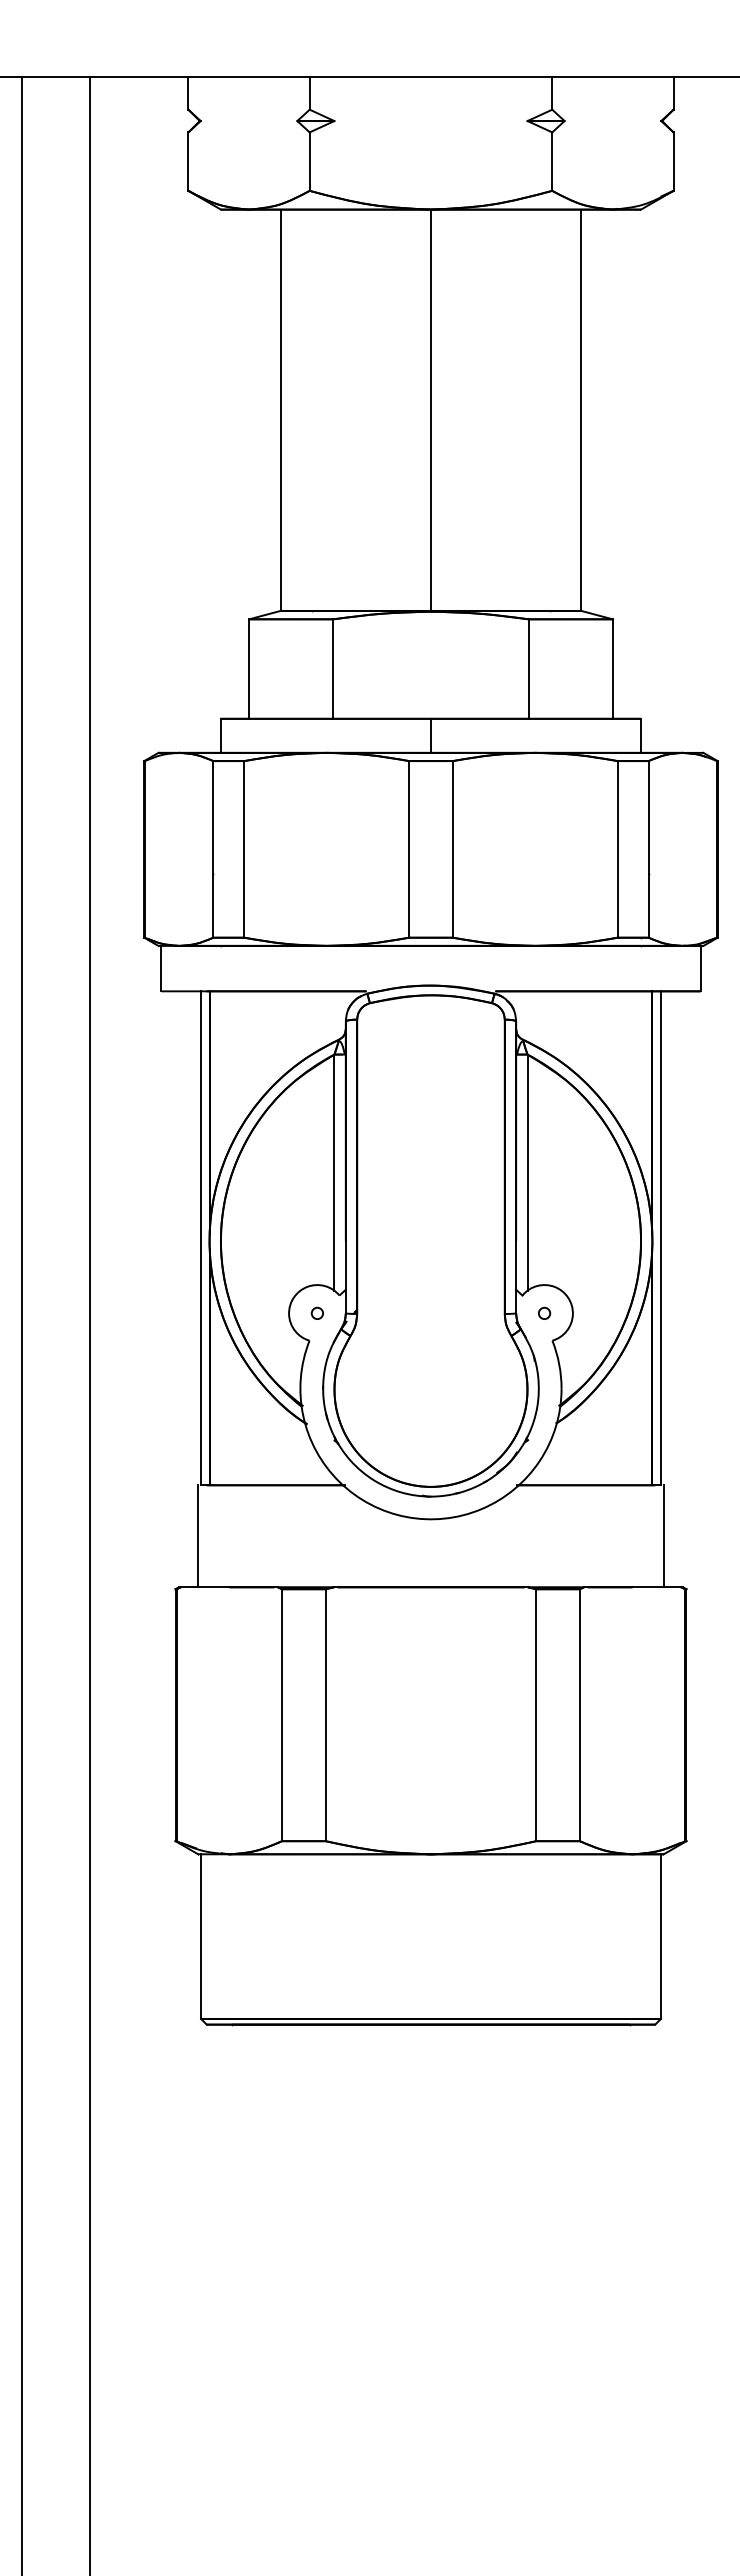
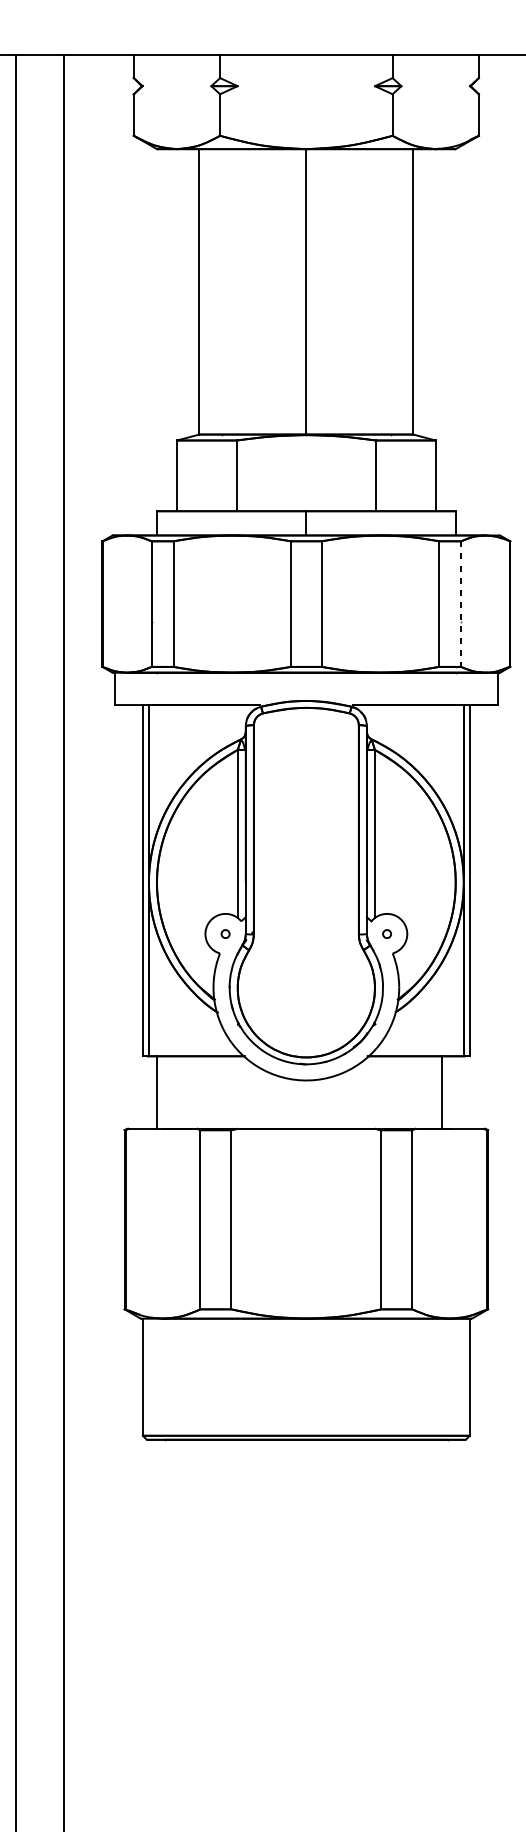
line: (648, 849) -> (461, 604), solid -> dashed
line: (198, 1536) -> (157, 1092), moved
line: (663, 1536) -> (441, 1092), moved

